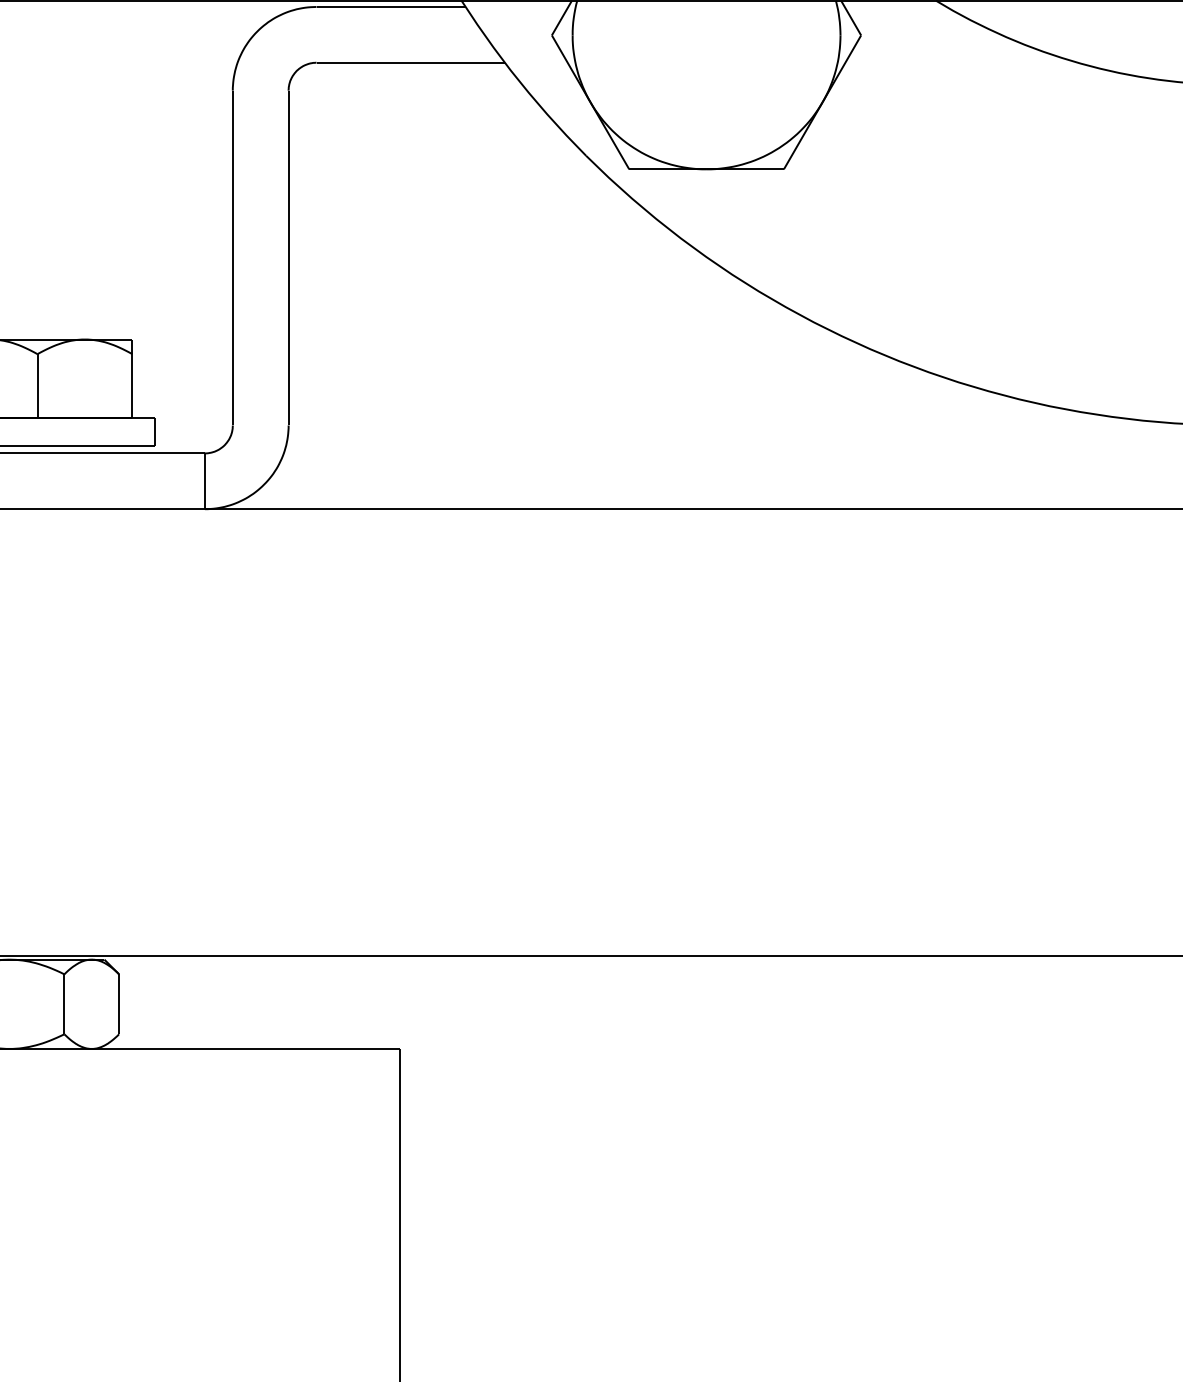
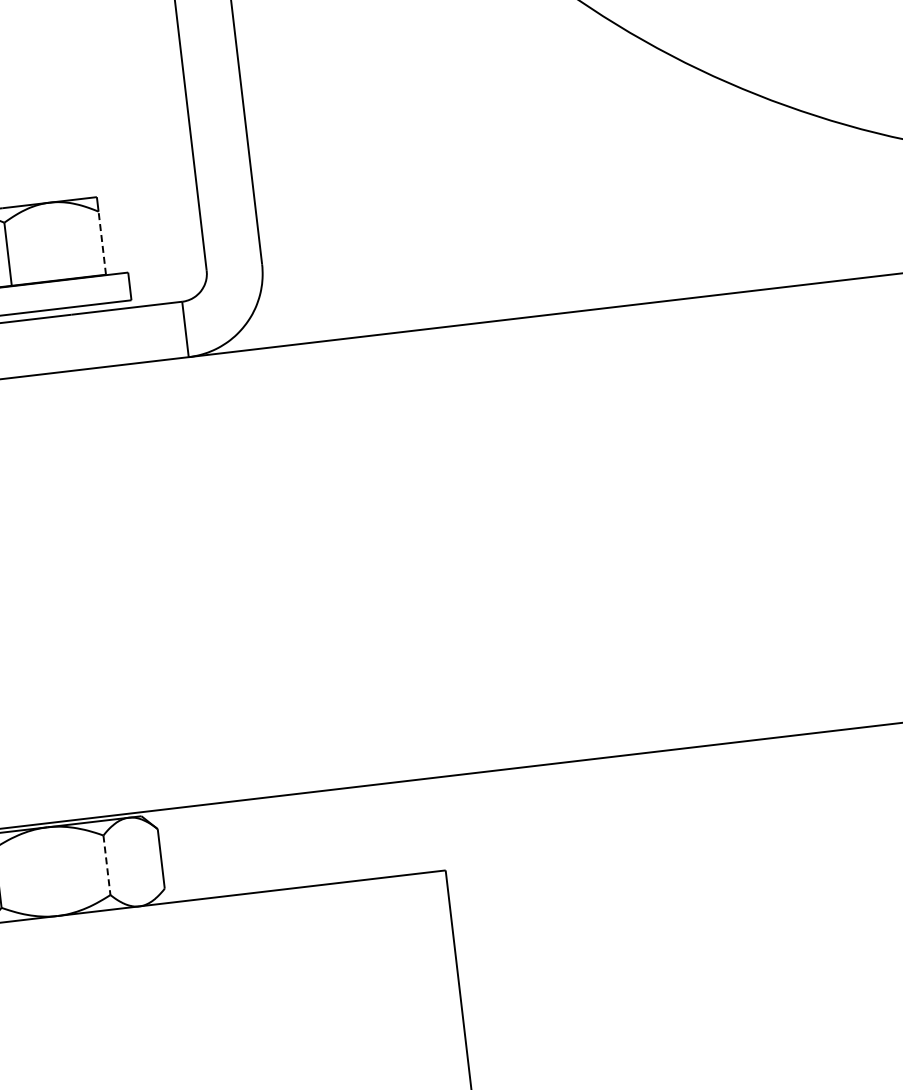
line: (132, 385) -> (102, 242), solid -> dashed
line: (64, 1004) -> (107, 865), solid -> dashed

